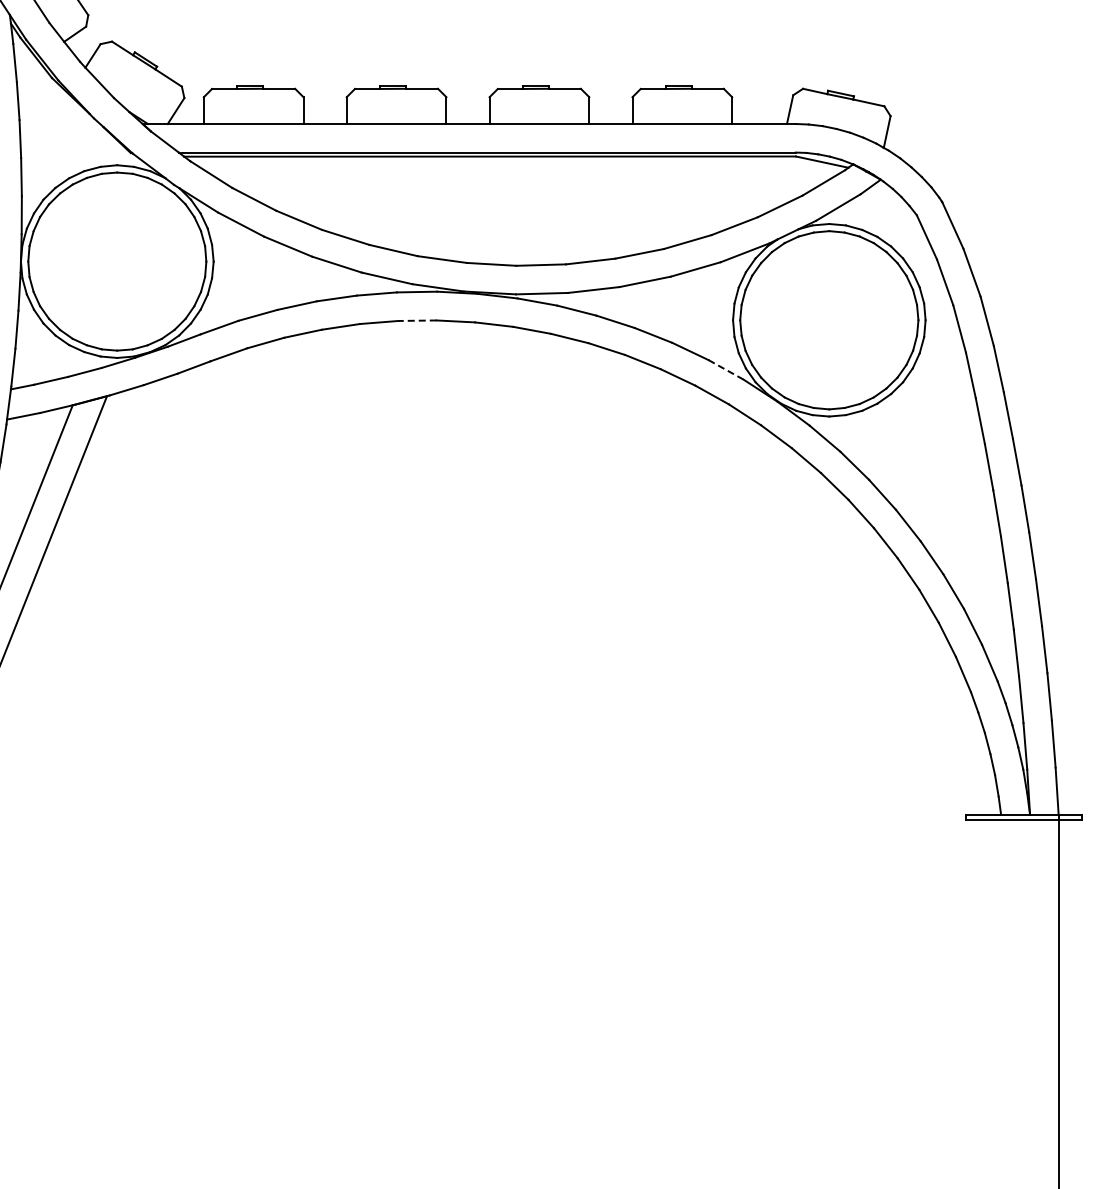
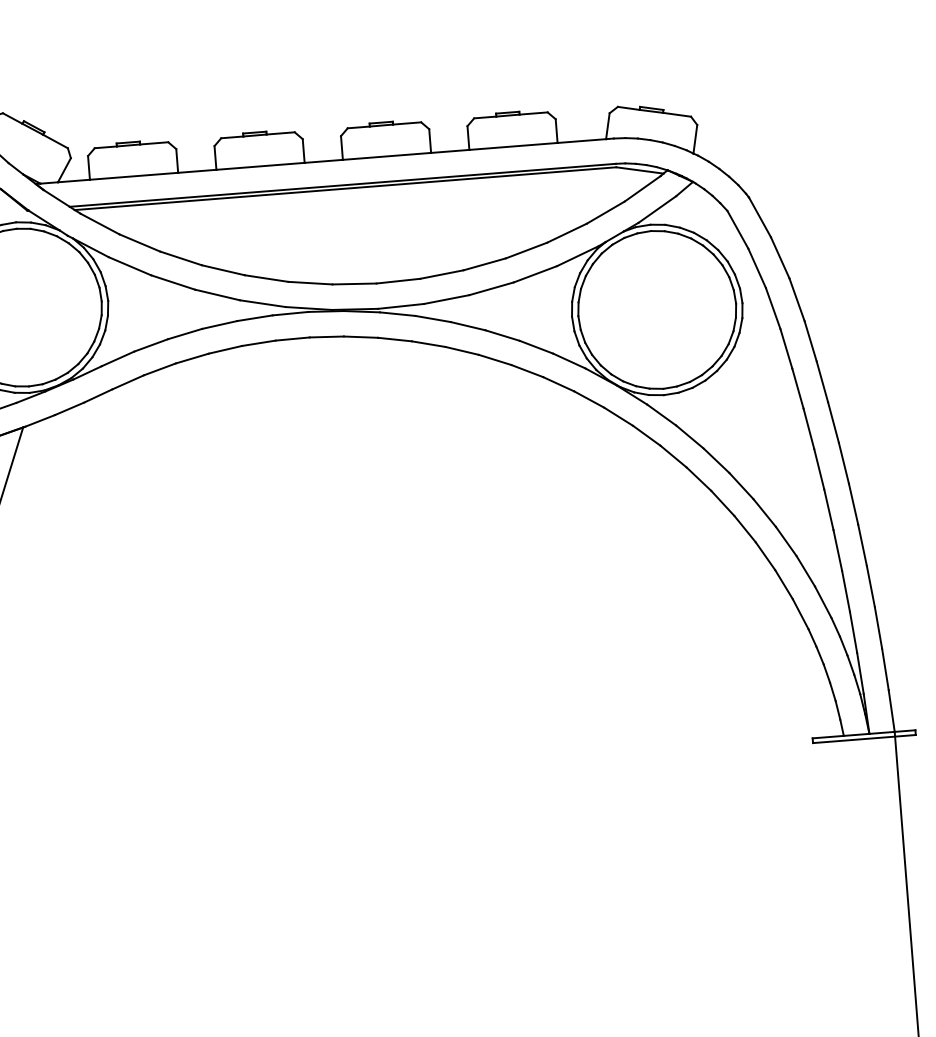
line: (416, 320) -> (291, 338), dashed -> solid
line: (726, 370) -> (569, 361), dashed -> solid

